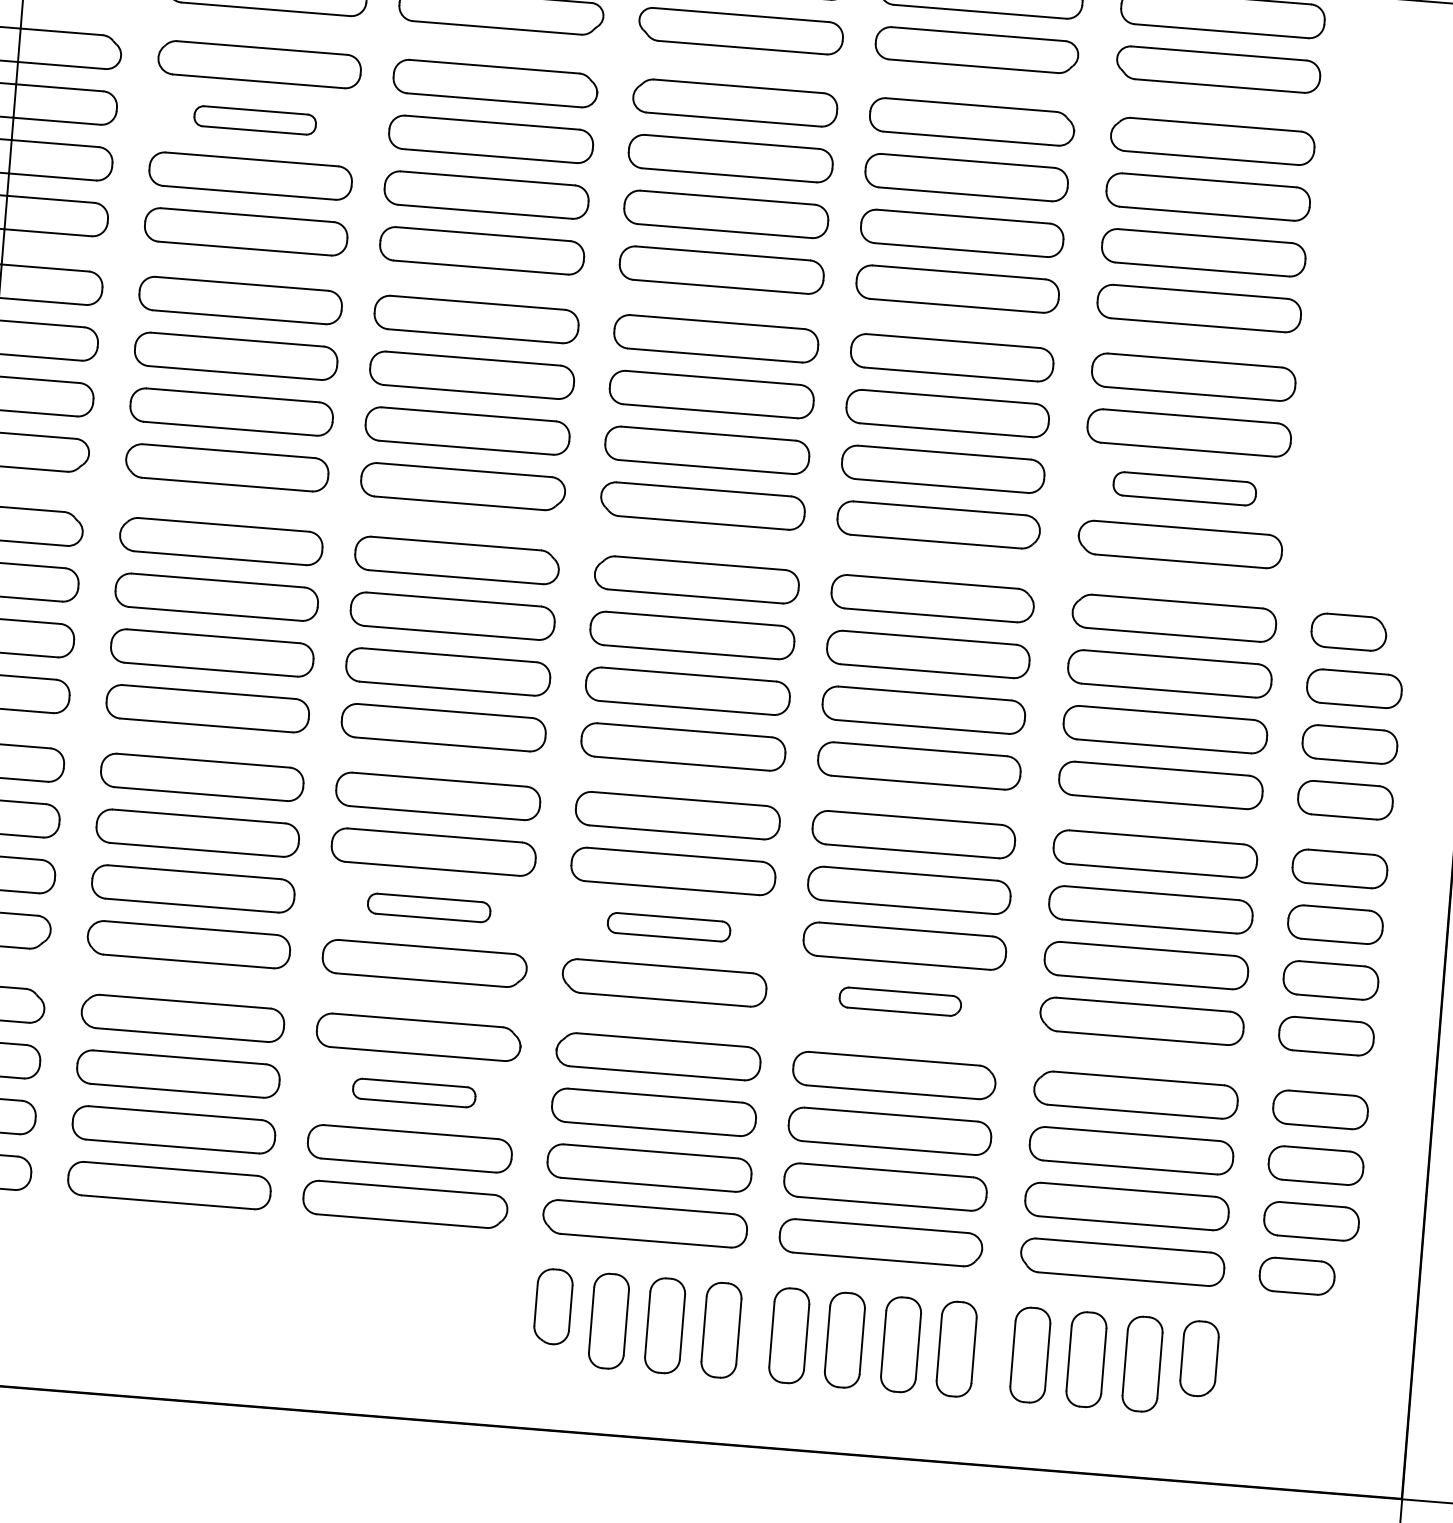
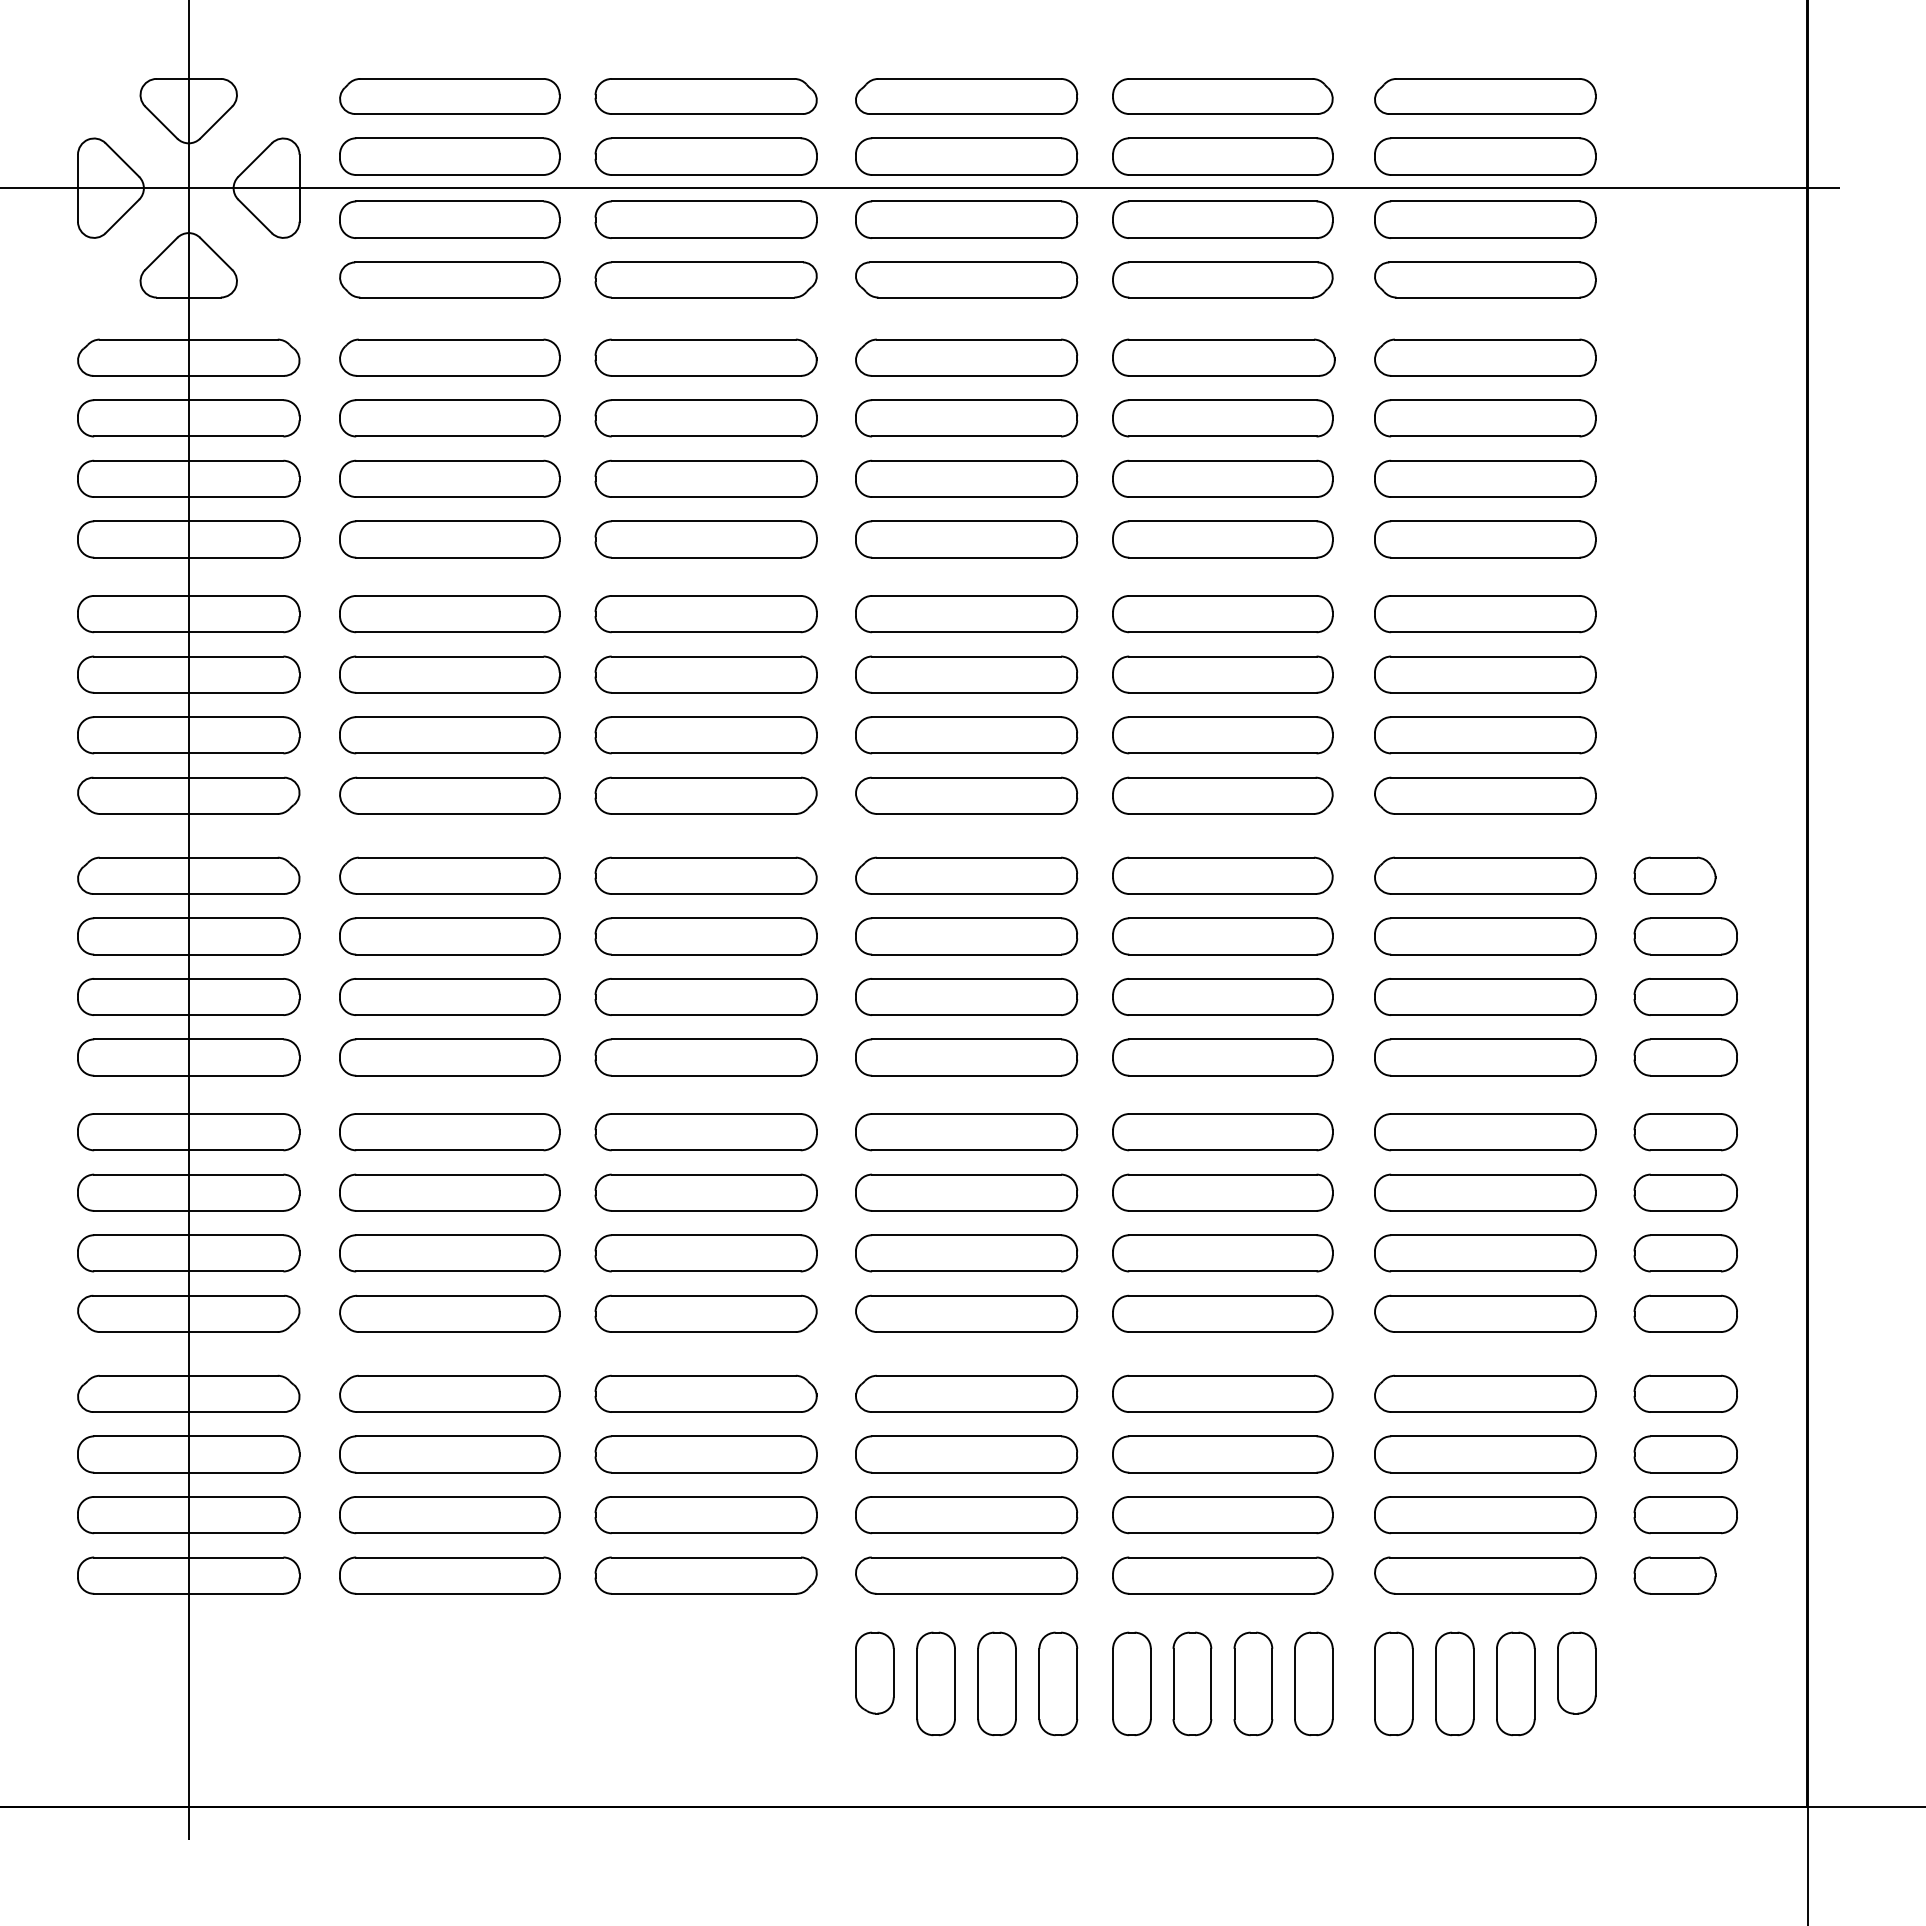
part: (254, 120) -> (449, 418), size x1.67
part: (1184, 488) -> (1485, 735), size x1.43
part: (428, 908) -> (705, 1253), size x1.67
part: (668, 927) -> (966, 1253), size x1.67
part: (900, 1001) -> (1222, 1313), size x1.67
part: (413, 1093) -> (705, 1454), size x1.67

